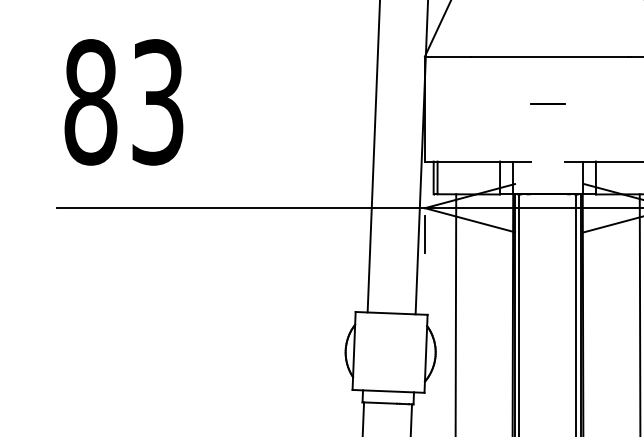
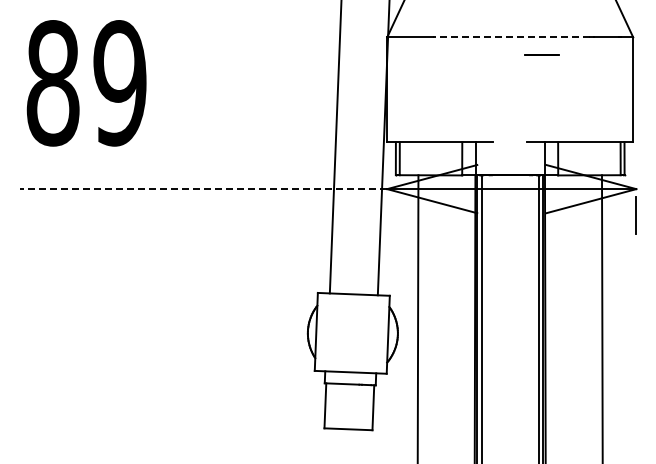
line: (549, 56) -> (511, 37), solid -> dashed
text: (157, 102) -> (119, 83), 83 -> 89
line: (547, 103) -> (541, 54), moved
line: (241, 208) -> (203, 189), solid -> dashed
line: (425, 234) -> (387, 215), removed

